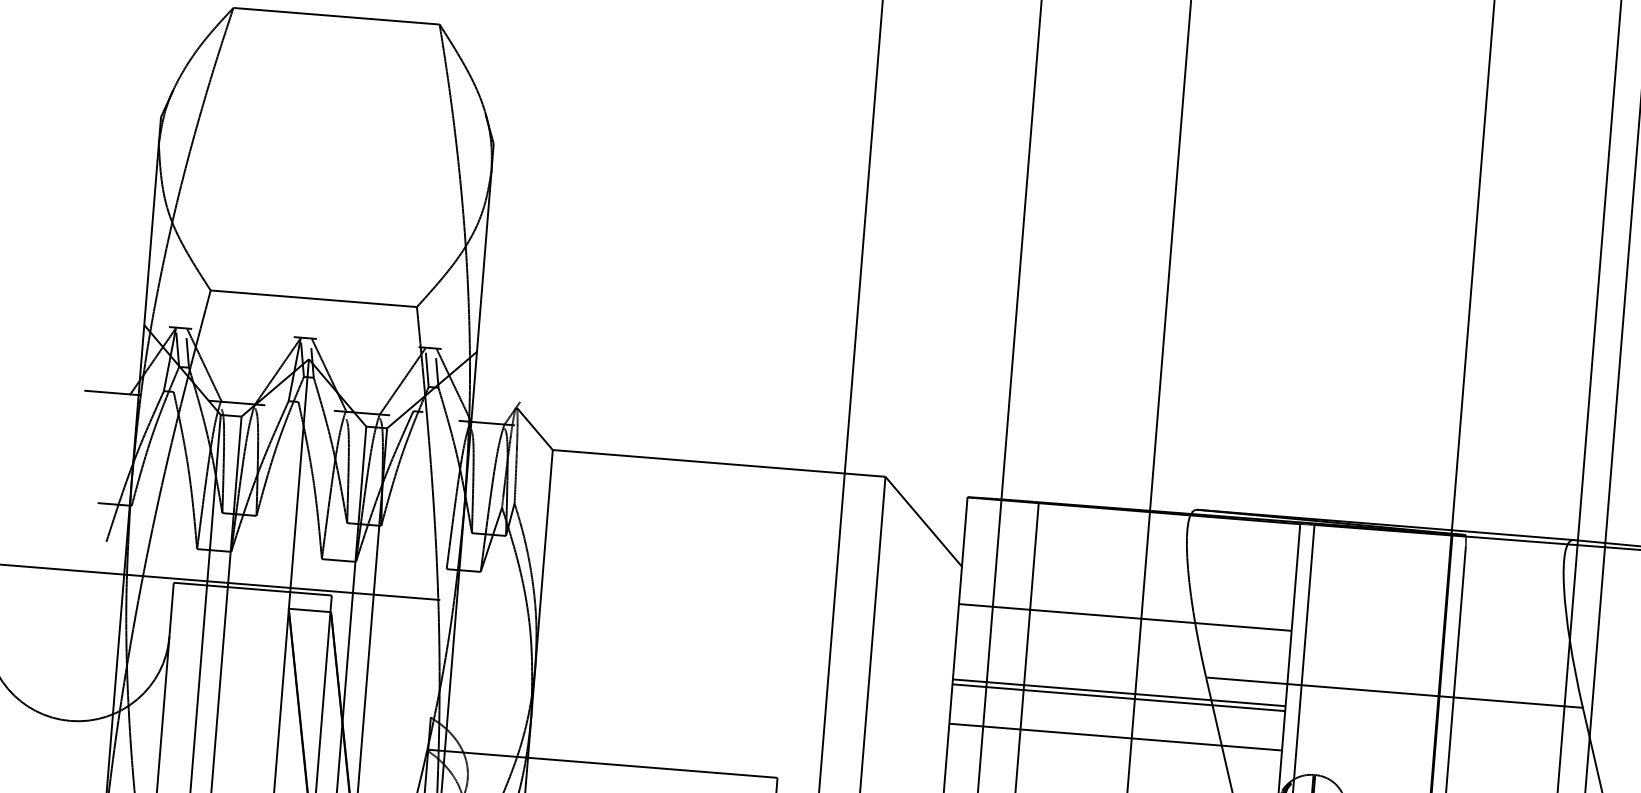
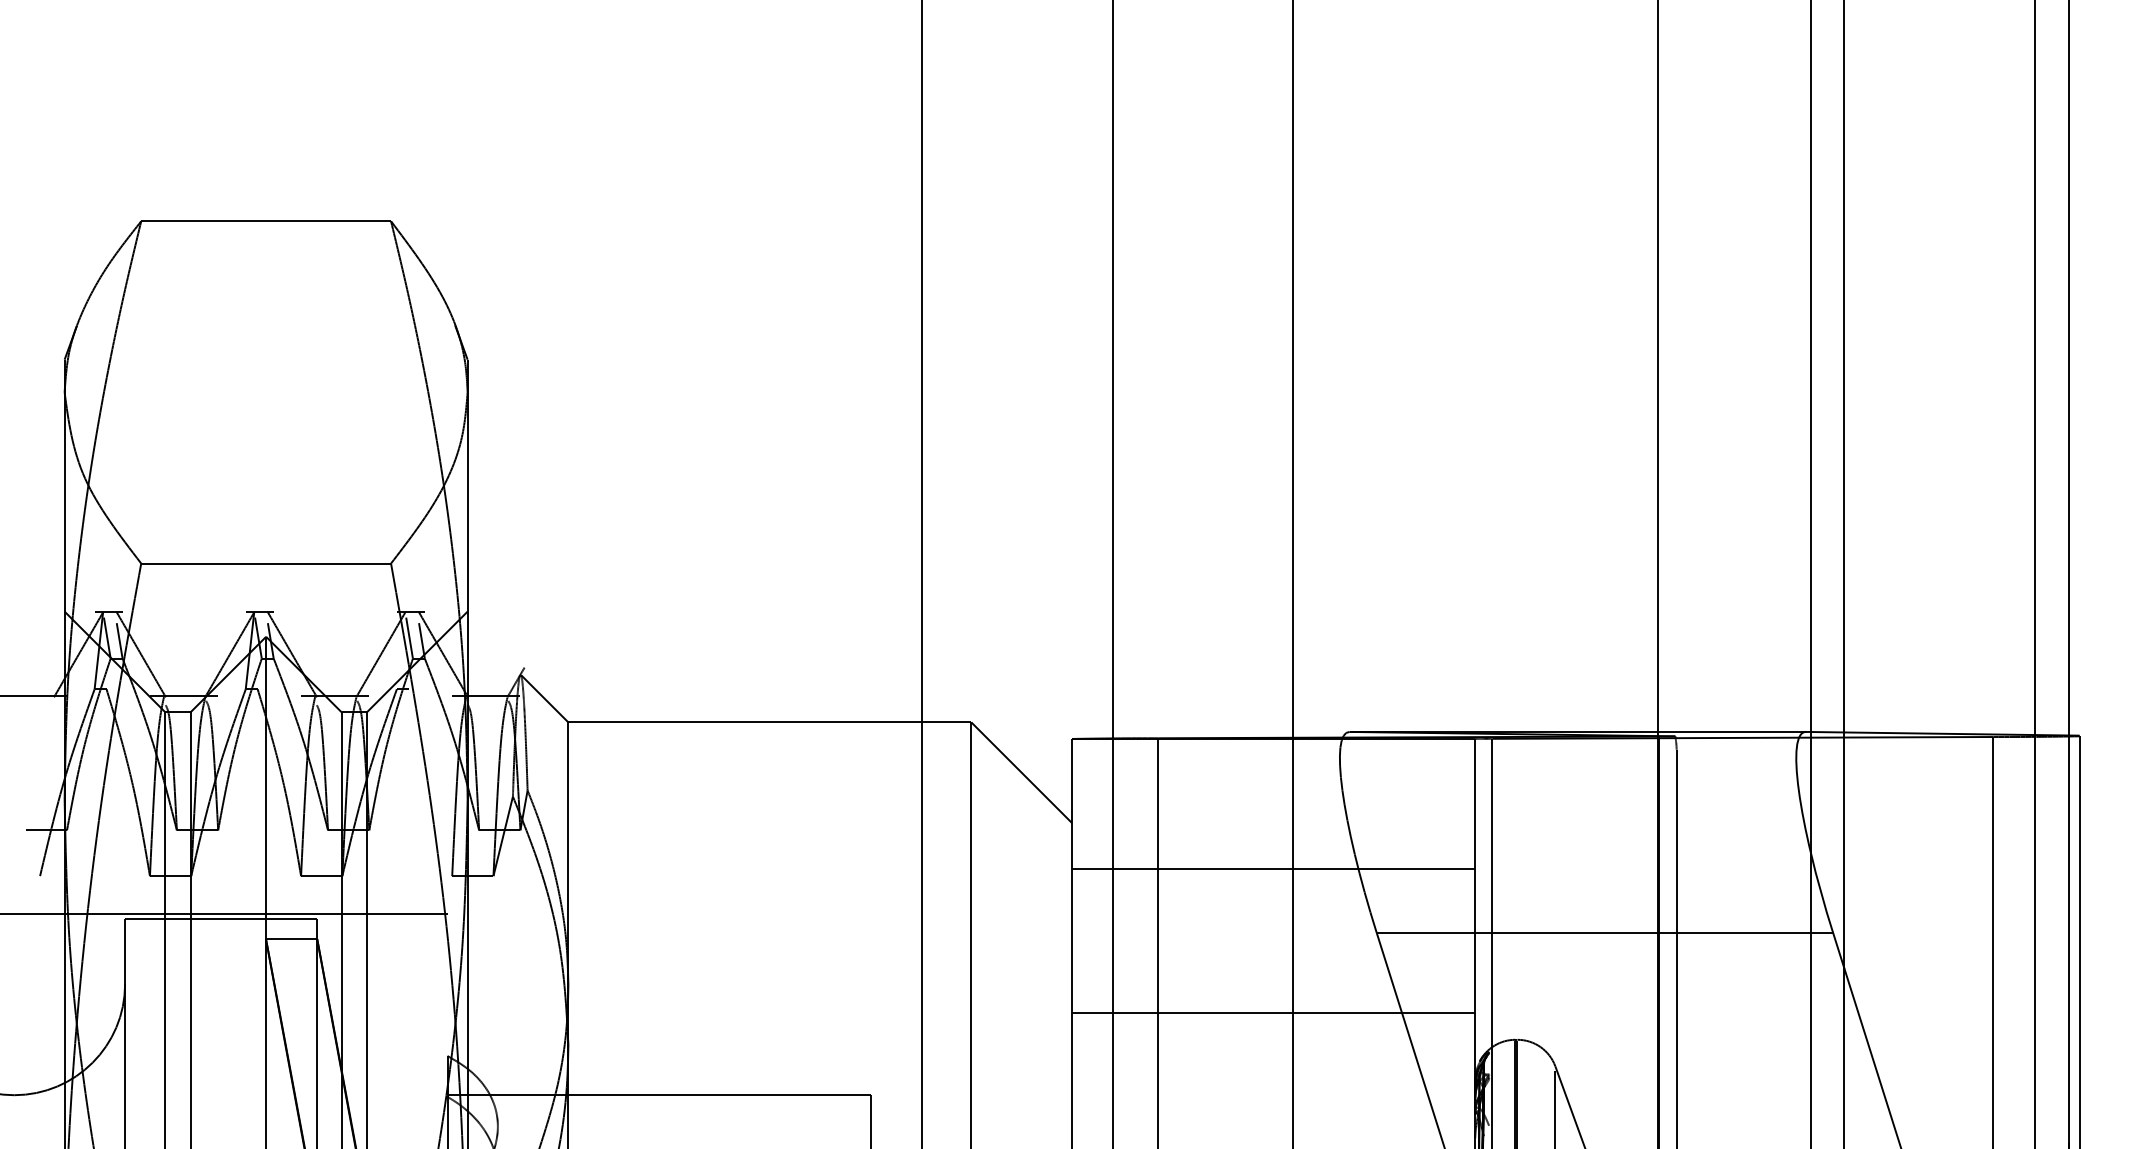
line: (1119, 692) -> (1273, 959), removed
line: (1118, 697) -> (1273, 965), removed

